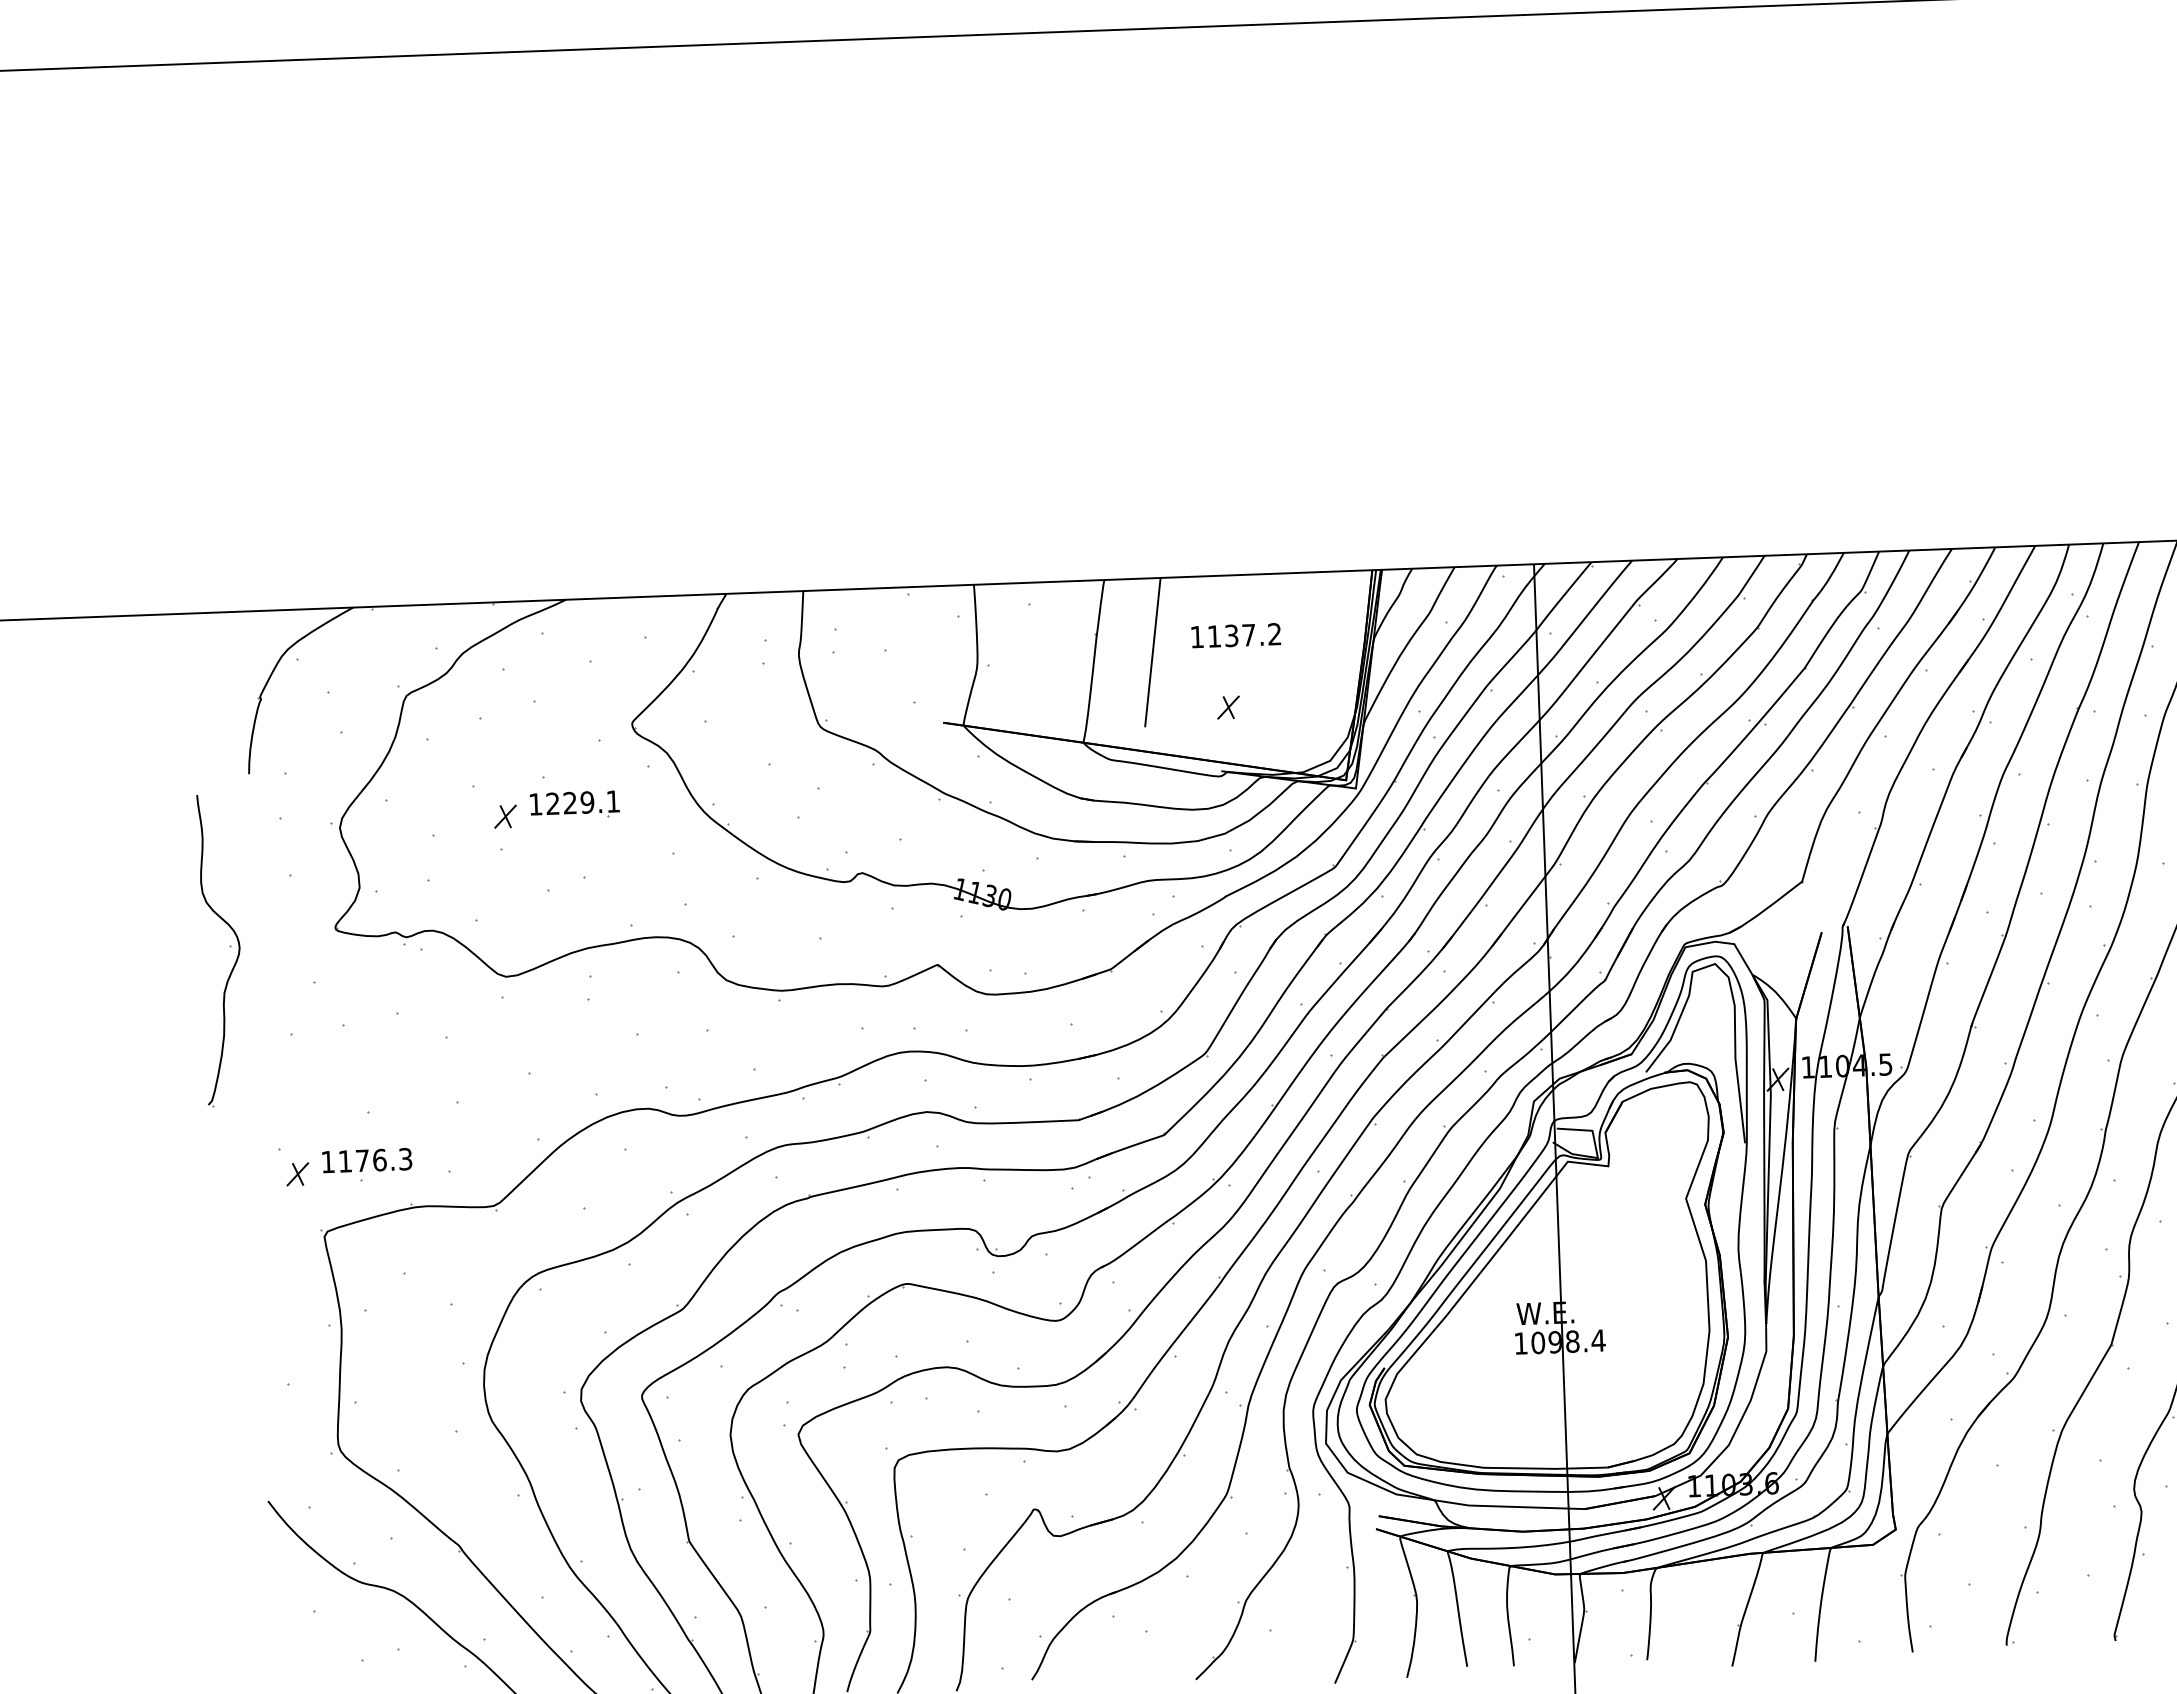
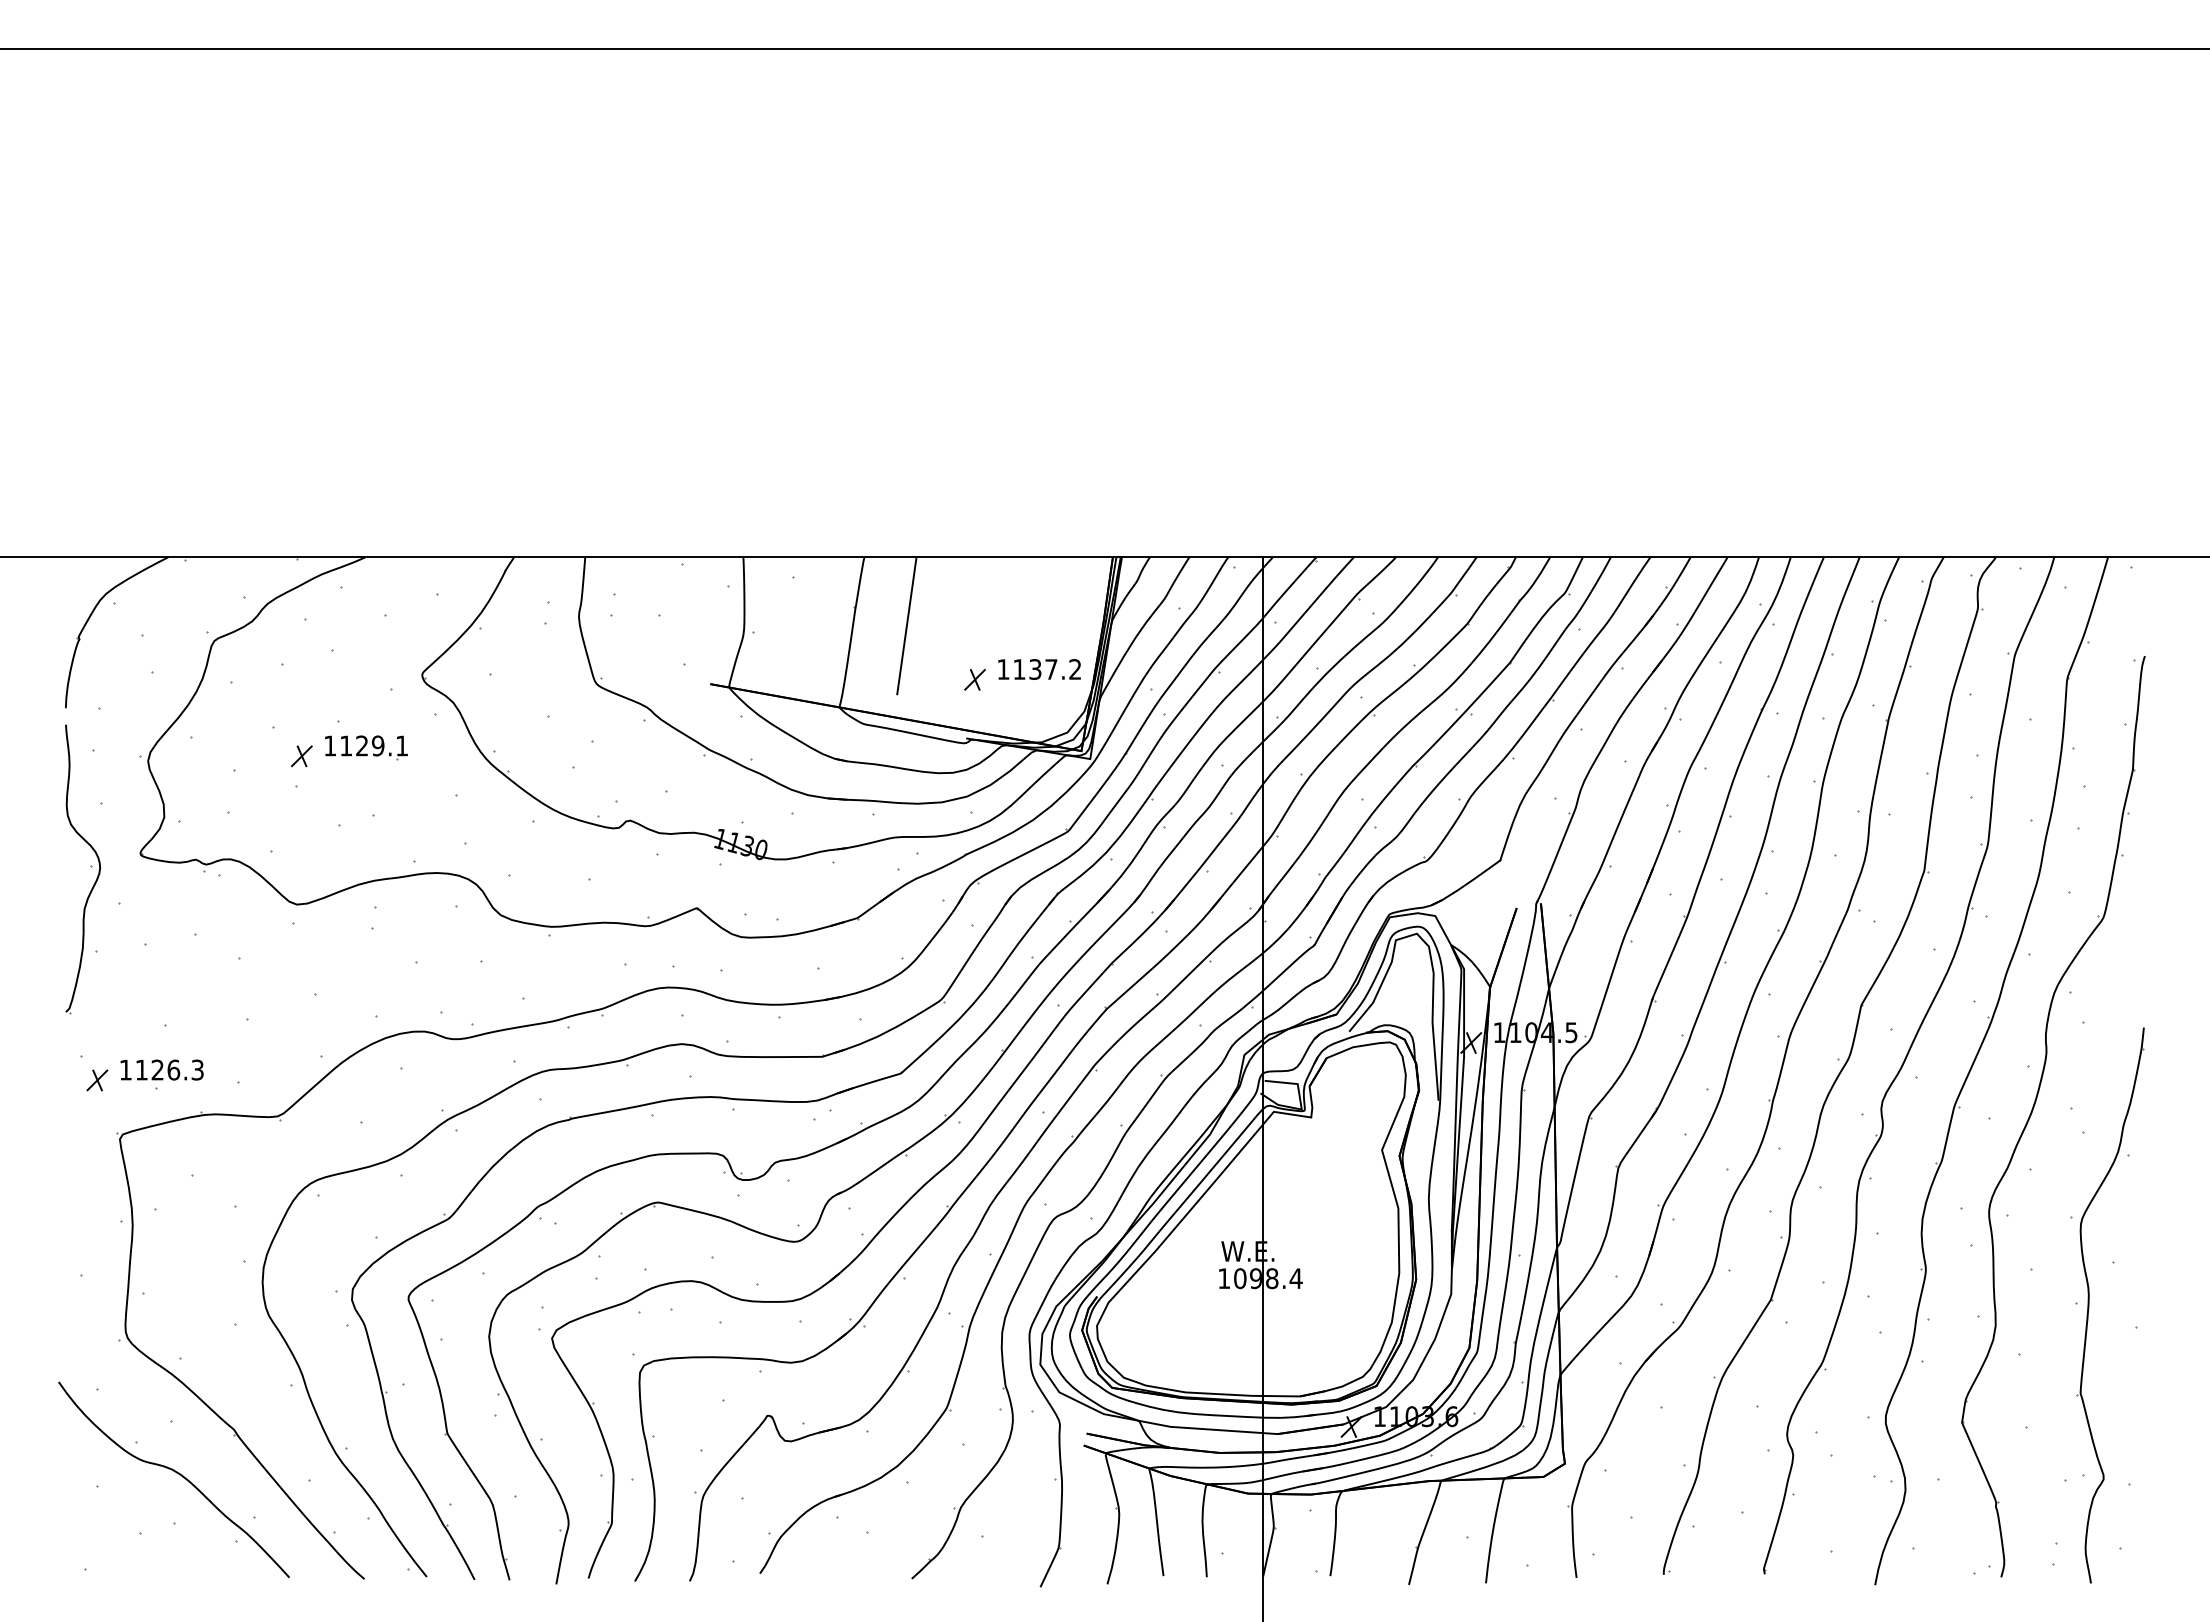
text: (1236, 635) -> (1039, 669), moved
text: (552, 803) -> (345, 745), 1229.1 -> 1129.1
part: (229, 946) -> (90, 866), moved
text: (362, 1160) -> (157, 1069), 1176.3 -> 1126.3

